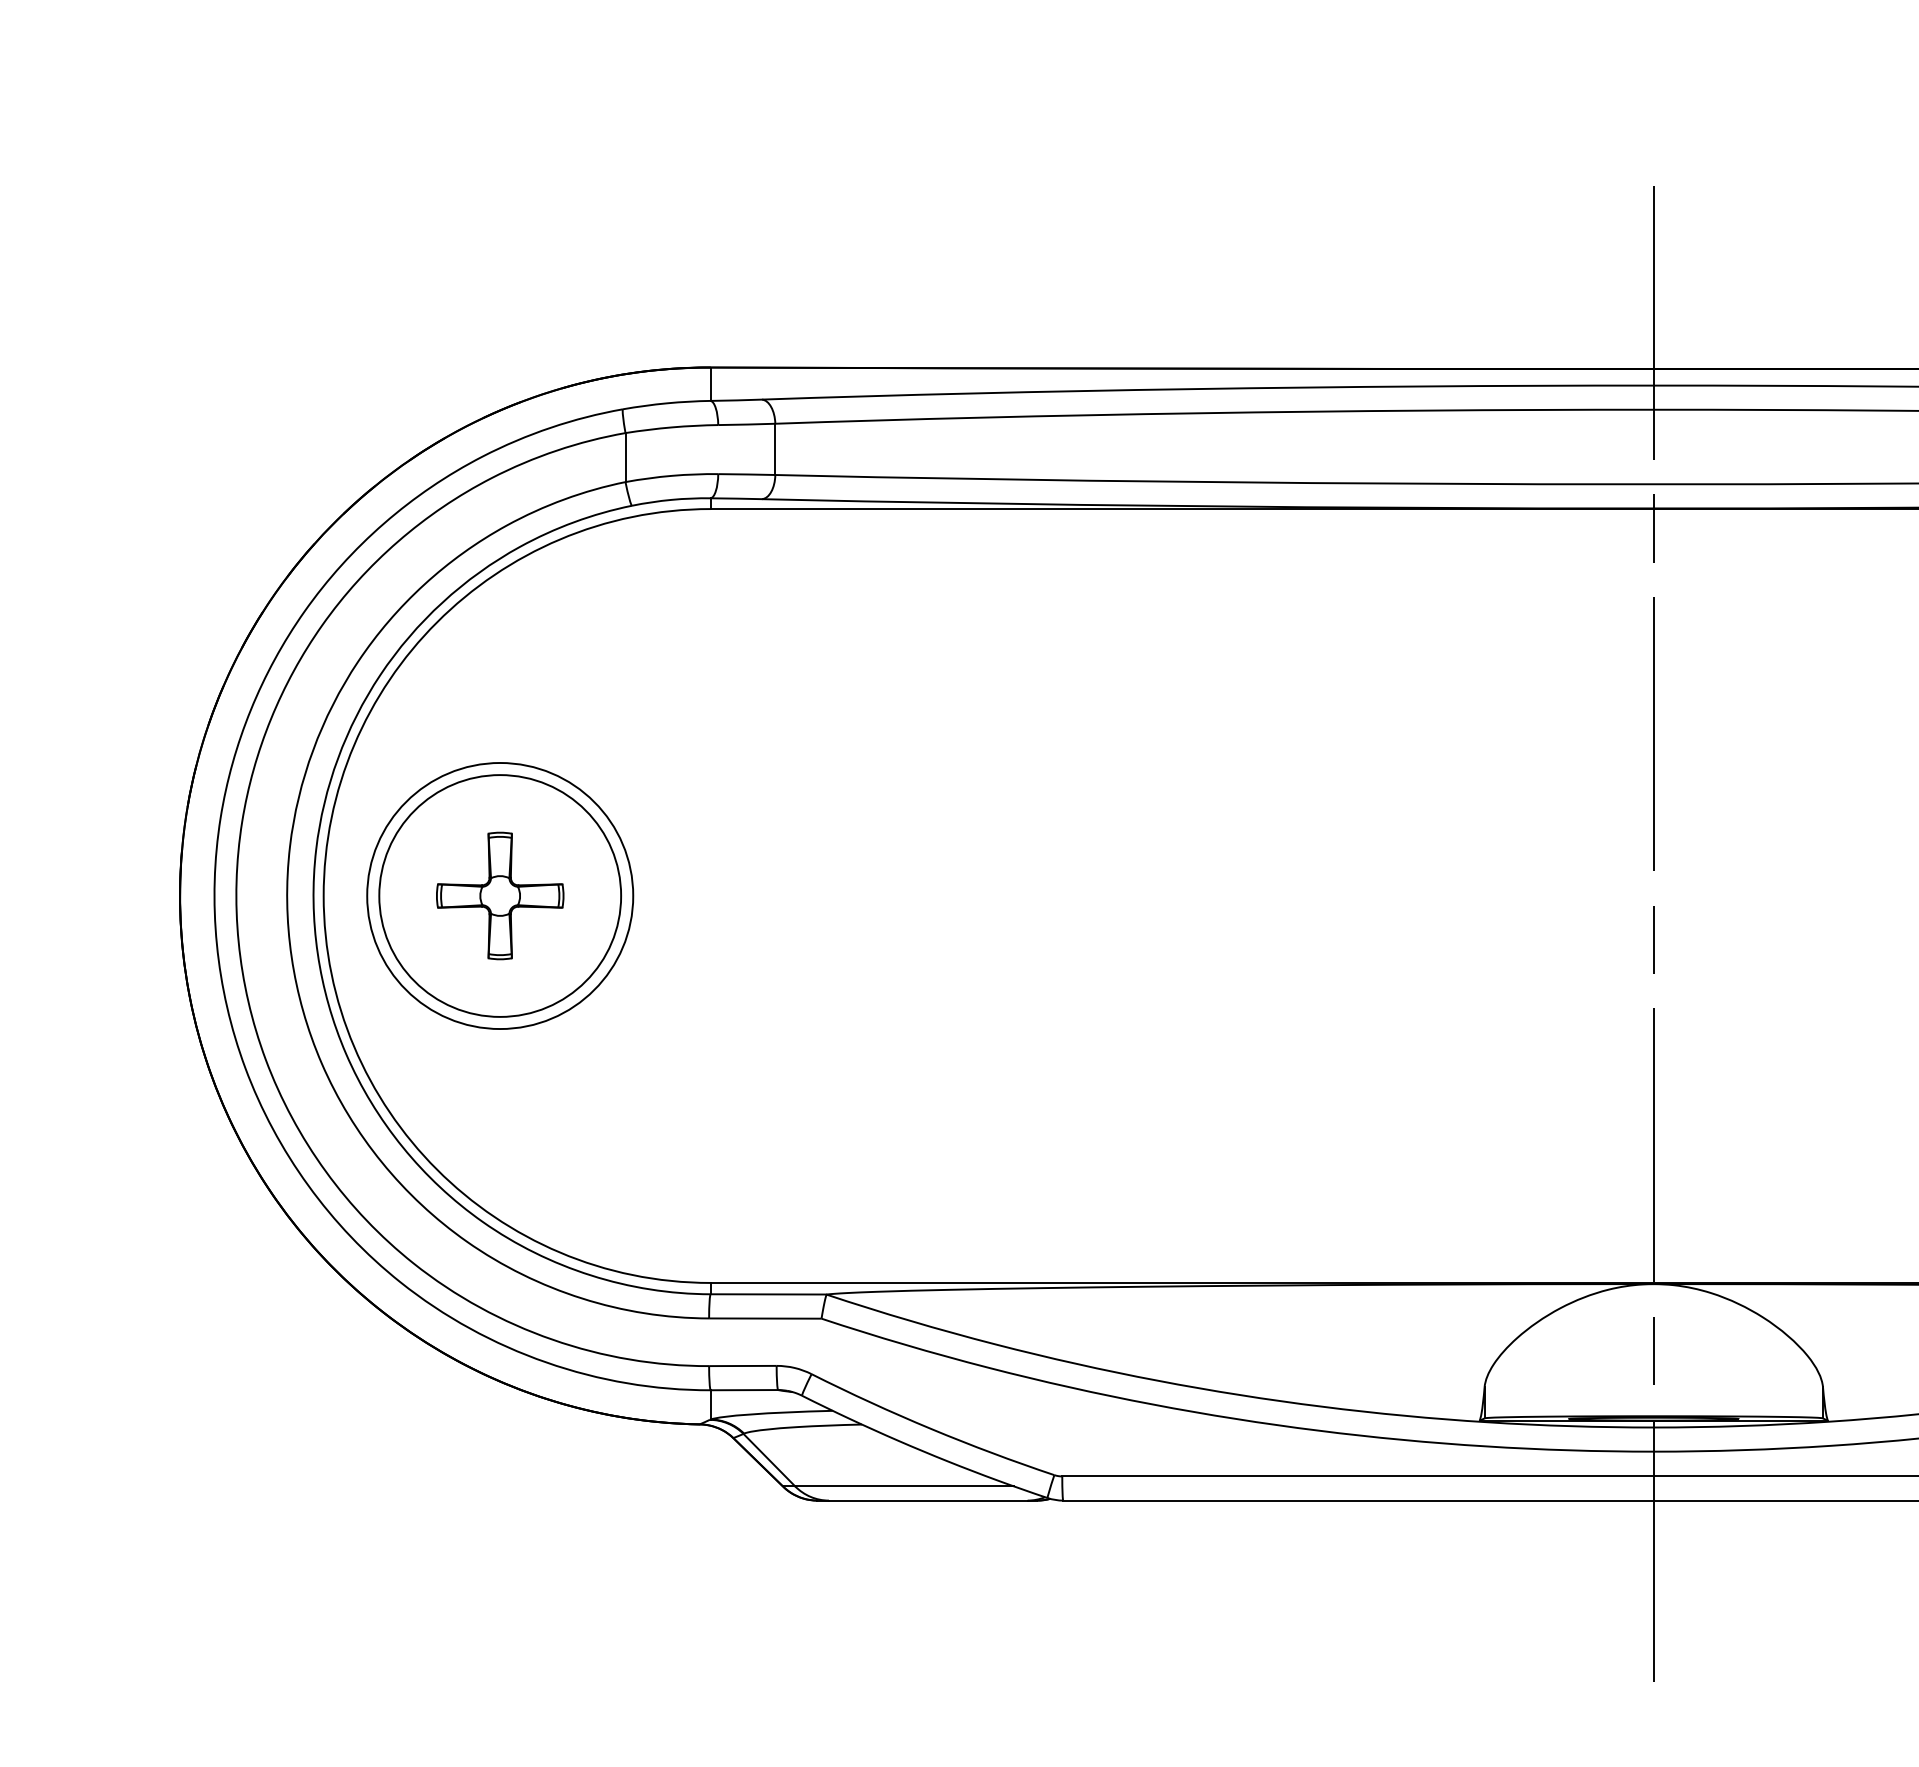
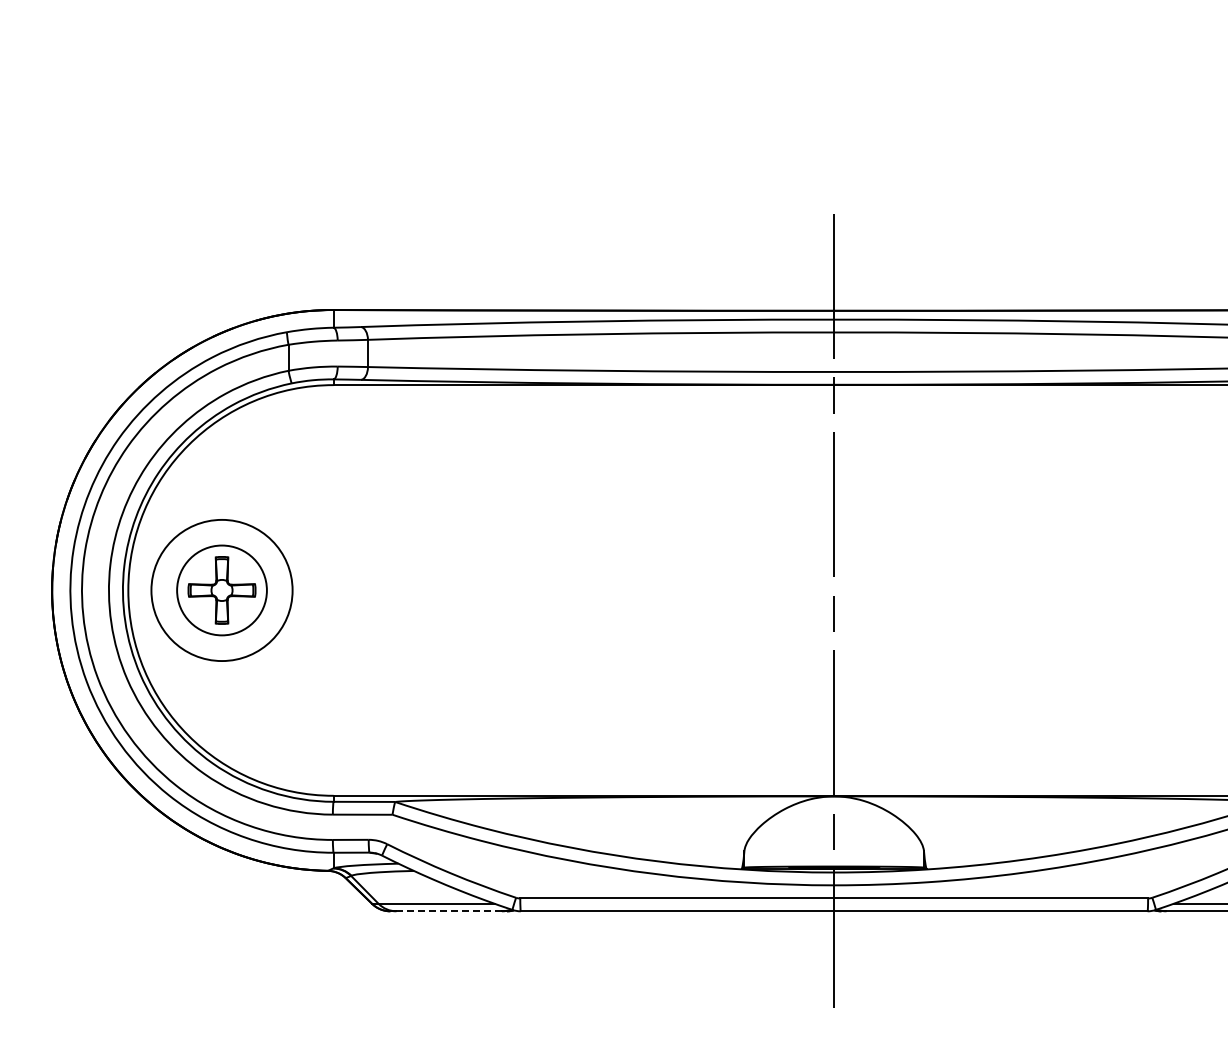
circle: (499, 896) -> (221, 590), size x0.7
line: (928, 1500) -> (449, 911), solid -> dashed

